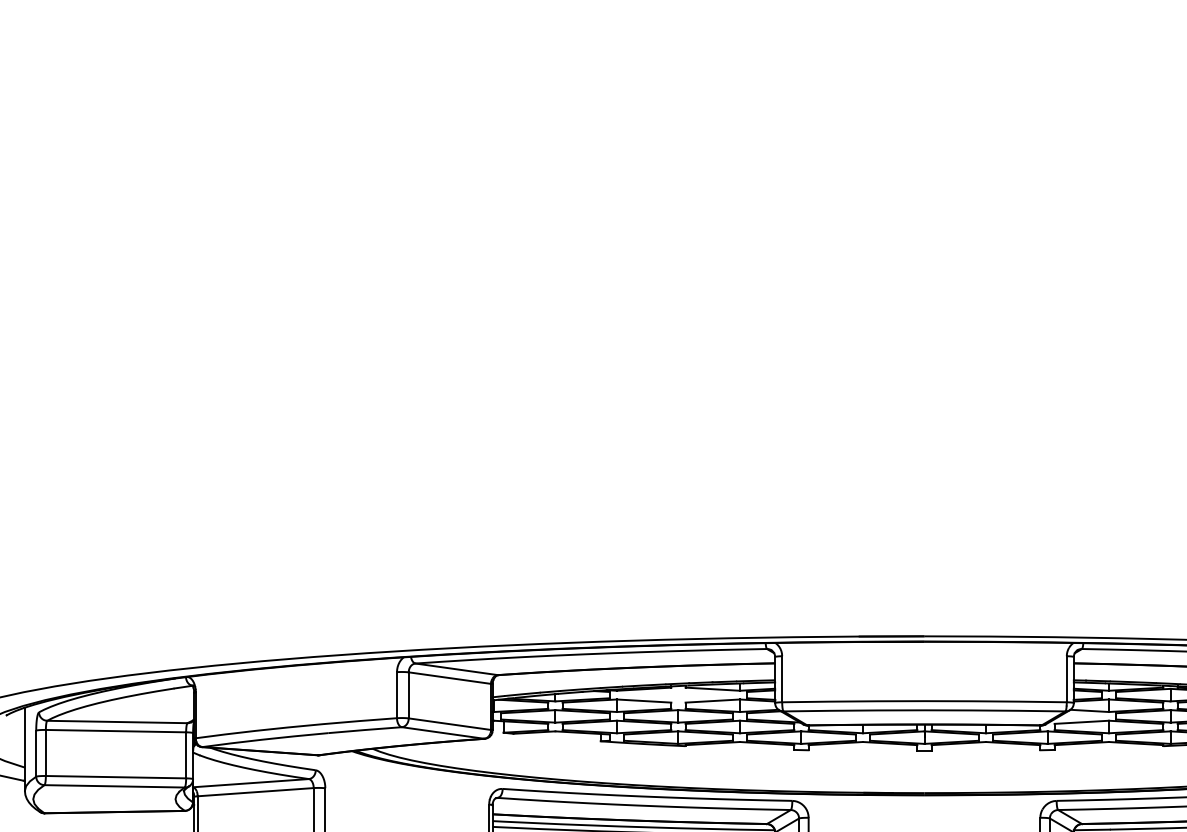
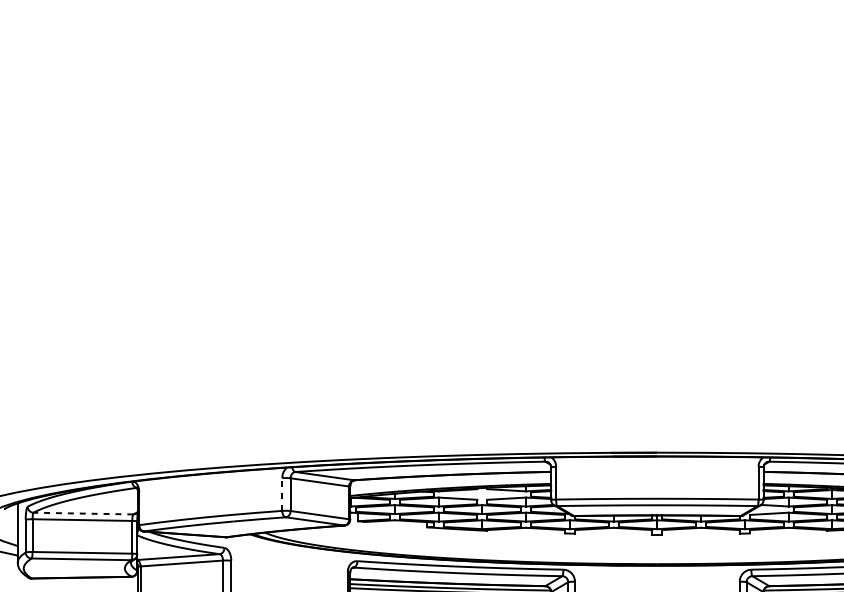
line: (397, 694) -> (282, 494), solid -> dashed
line: (116, 721) -> (82, 513), solid -> dashed

